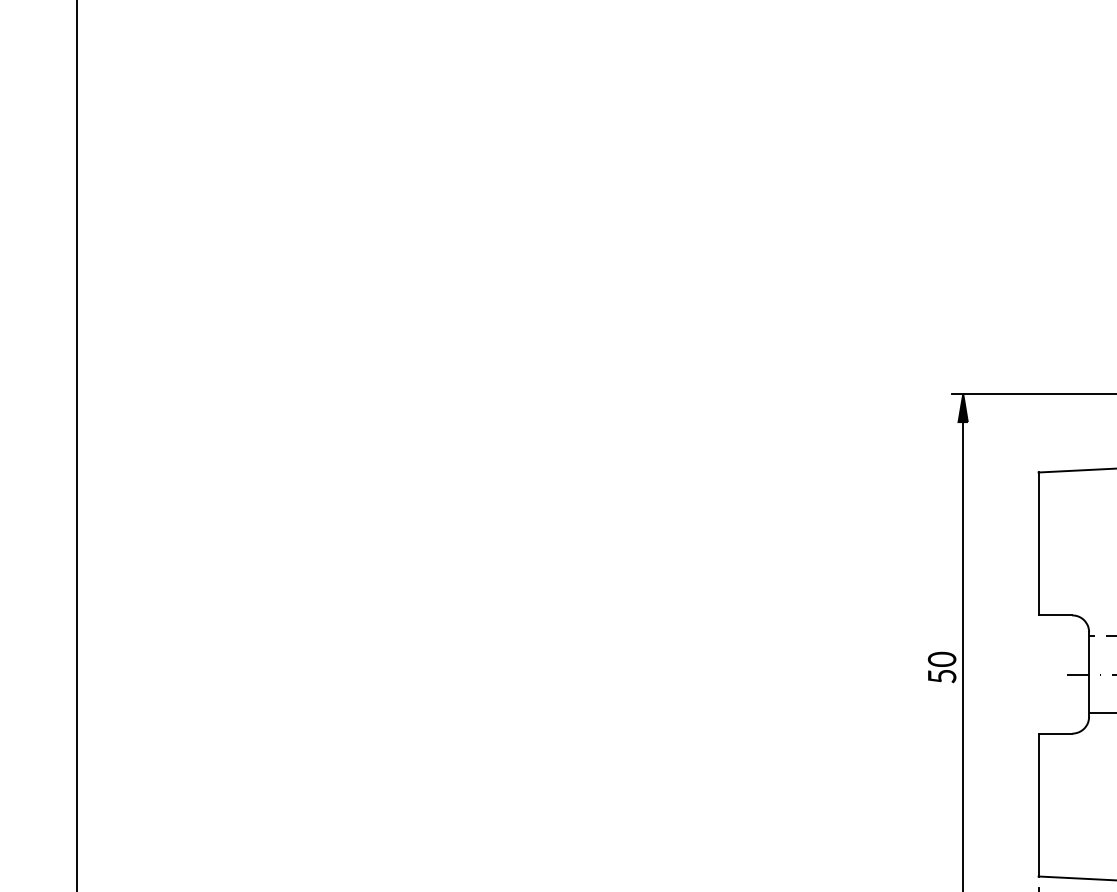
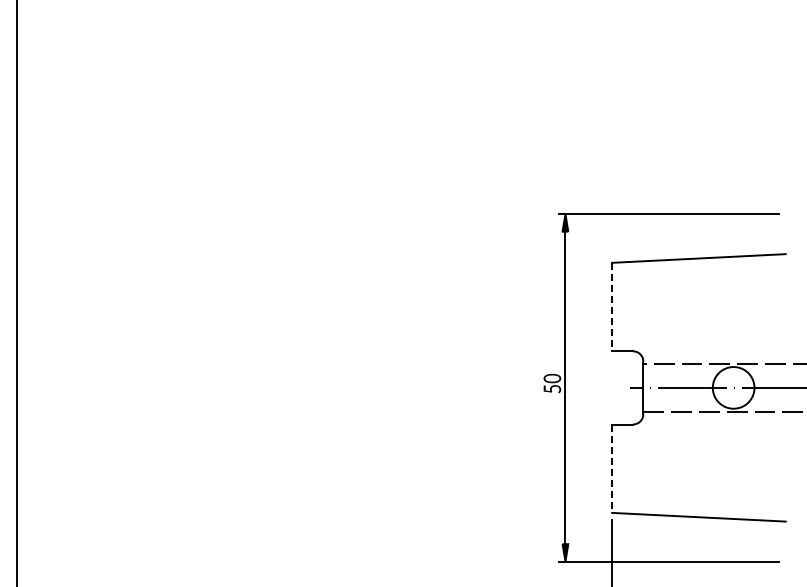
line: (1039, 544) -> (612, 307), solid -> dashed
line: (1039, 806) -> (612, 469), solid -> dashed

